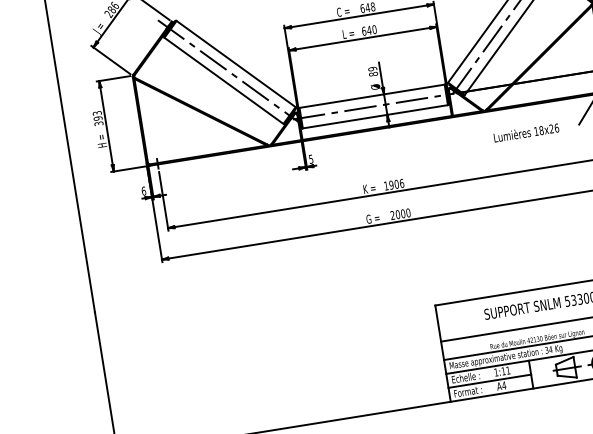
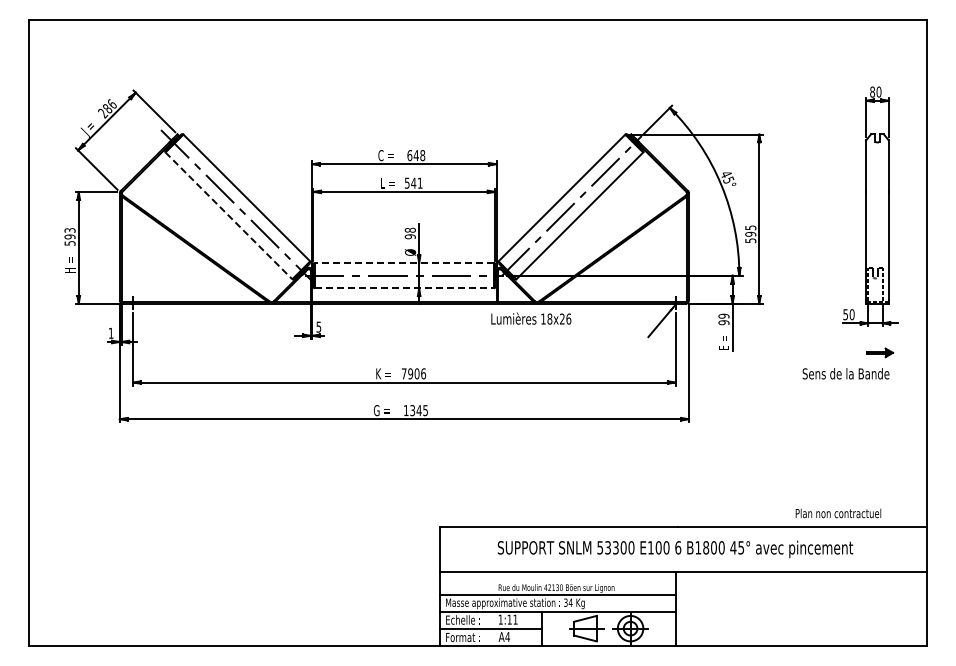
text: (369, 29) -> (413, 182), 640 -> 541
text: (373, 71) -> (410, 233), 89 -> 98
line: (223, 80) -> (228, 215), solid -> dashed
line: (372, 96) -> (404, 263), solid -> dashed
line: (375, 116) -> (404, 288), solid -> dashed
text: (98, 123) -> (69, 243), 393 -> 593
text: (526, 132) -> (531, 318), moved
text: (385, 185) -> (403, 373), 1906 -> 7906
text: (143, 190) -> (110, 332), 6 -> 1
text: (400, 214) -> (415, 410), 2000 -> 1345

